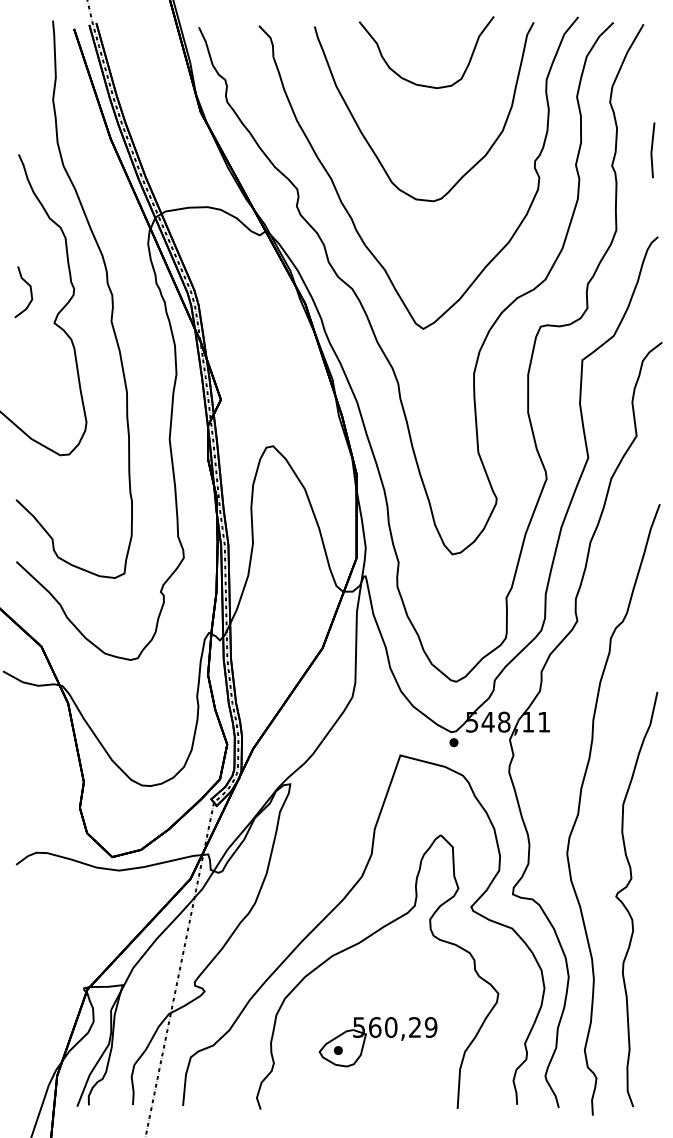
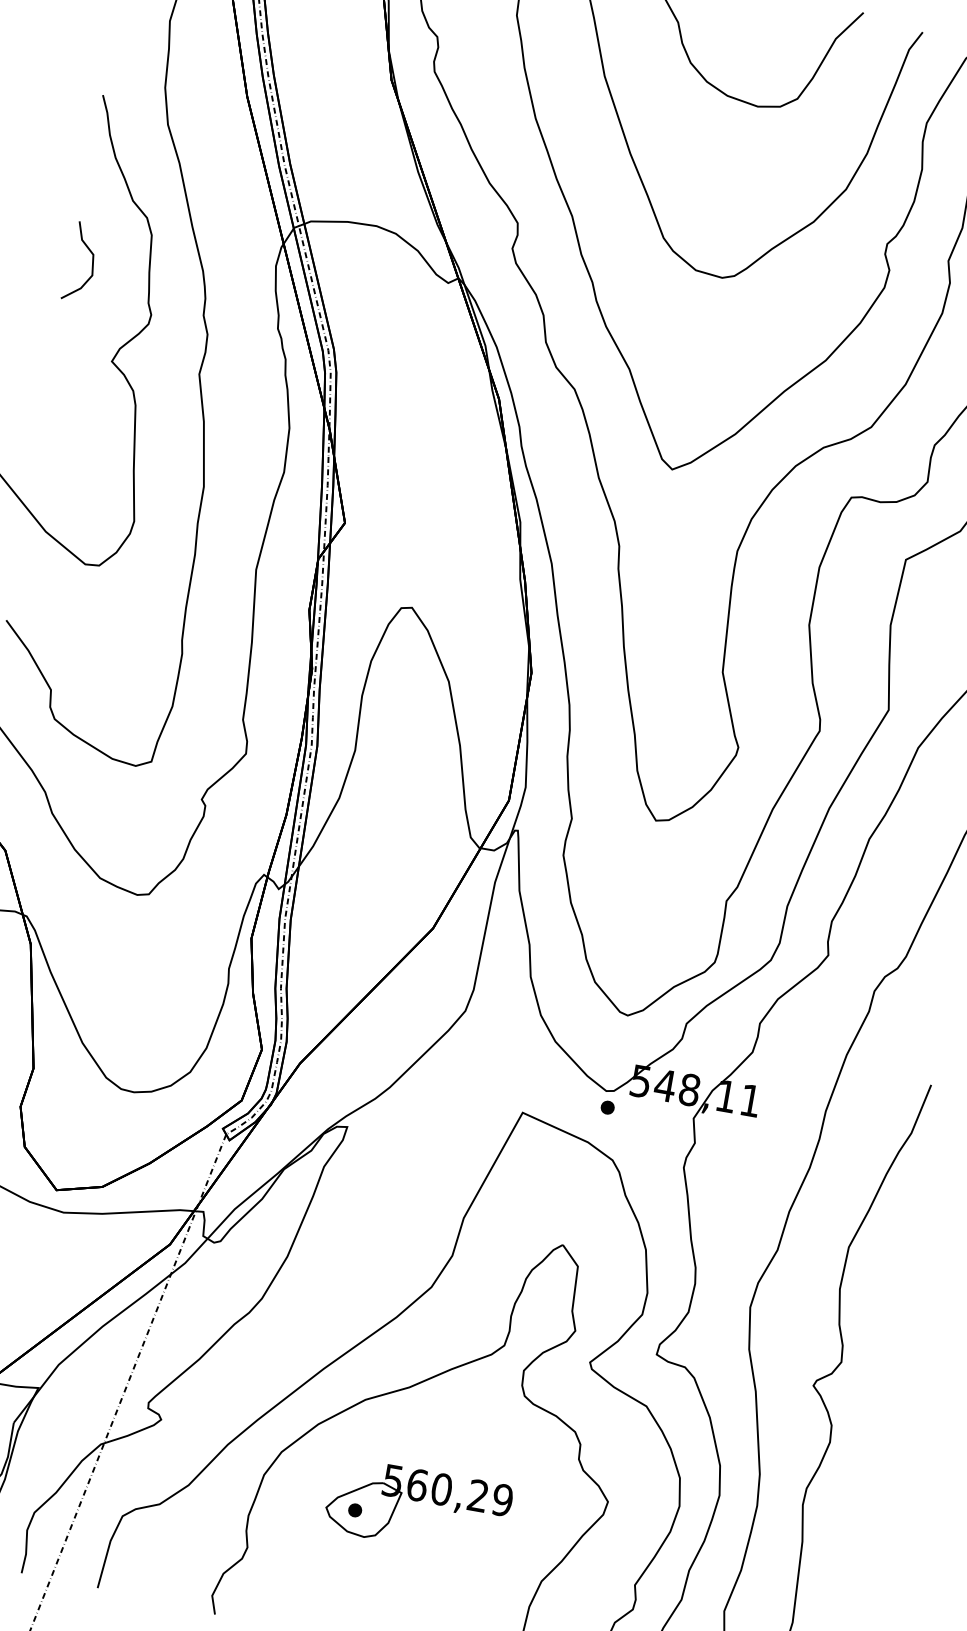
curve: (30, 292) -> (91, 264), moved
part: (377, 1042) -> (416, 1508), moved

